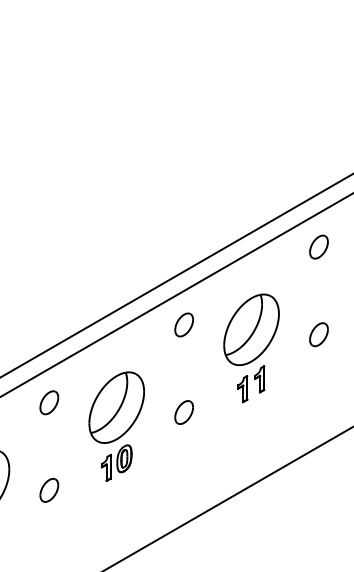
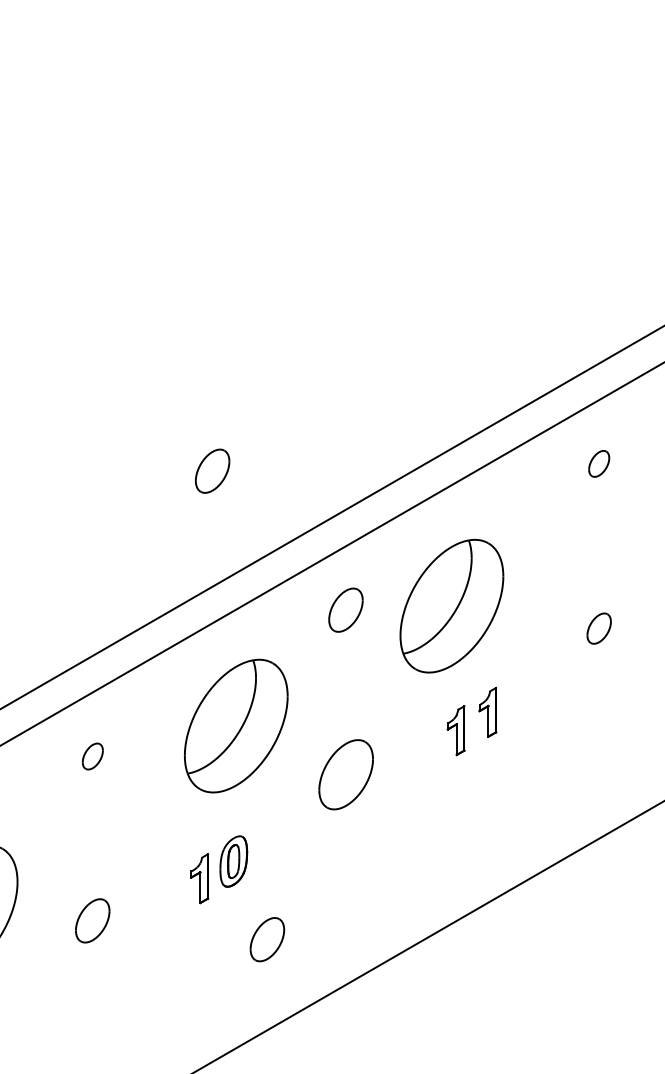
part: (318, 246) -> (598, 462), size x0.6
part: (112, 250) -> (211, 470), added
part: (251, 329) -> (451, 605), moved
part: (318, 334) -> (598, 628), size x0.7
part: (49, 402) -> (93, 755), size x0.6
part: (116, 407) -> (235, 725), moved
part: (183, 412) -> (344, 774), size x1.6
part: (142, 500) -> (267, 939), added

